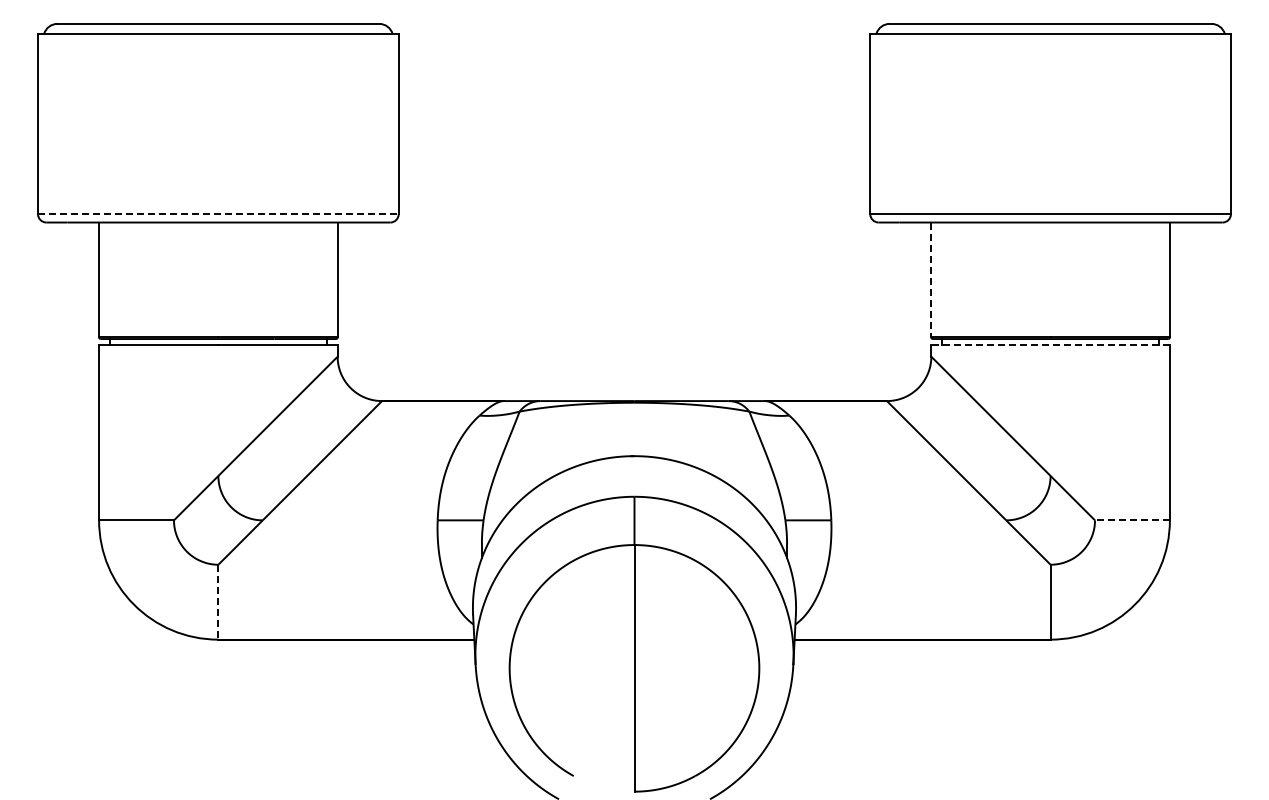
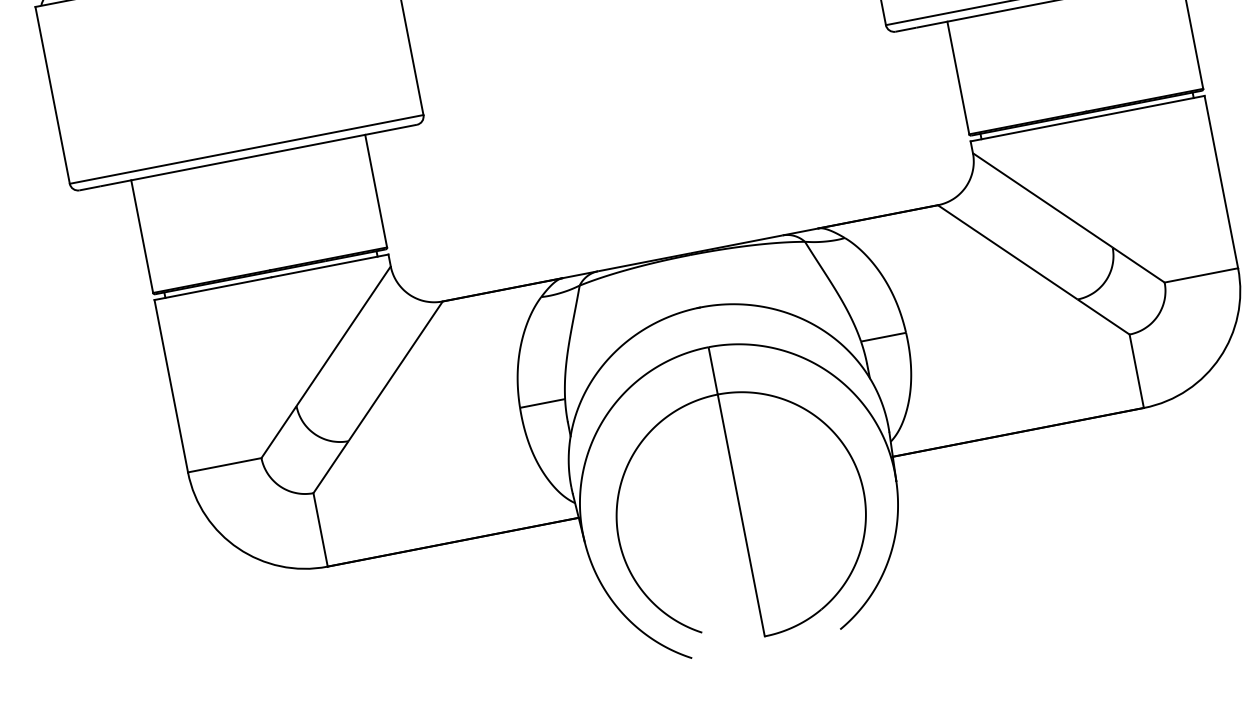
line: (218, 214) -> (246, 149), dashed -> solid
line: (931, 280) -> (958, 78), dashed -> solid
line: (1050, 344) -> (1087, 118), dashed -> solid
line: (1131, 520) -> (1200, 275), dashed -> solid
line: (218, 602) -> (320, 530), dashed -> solid

